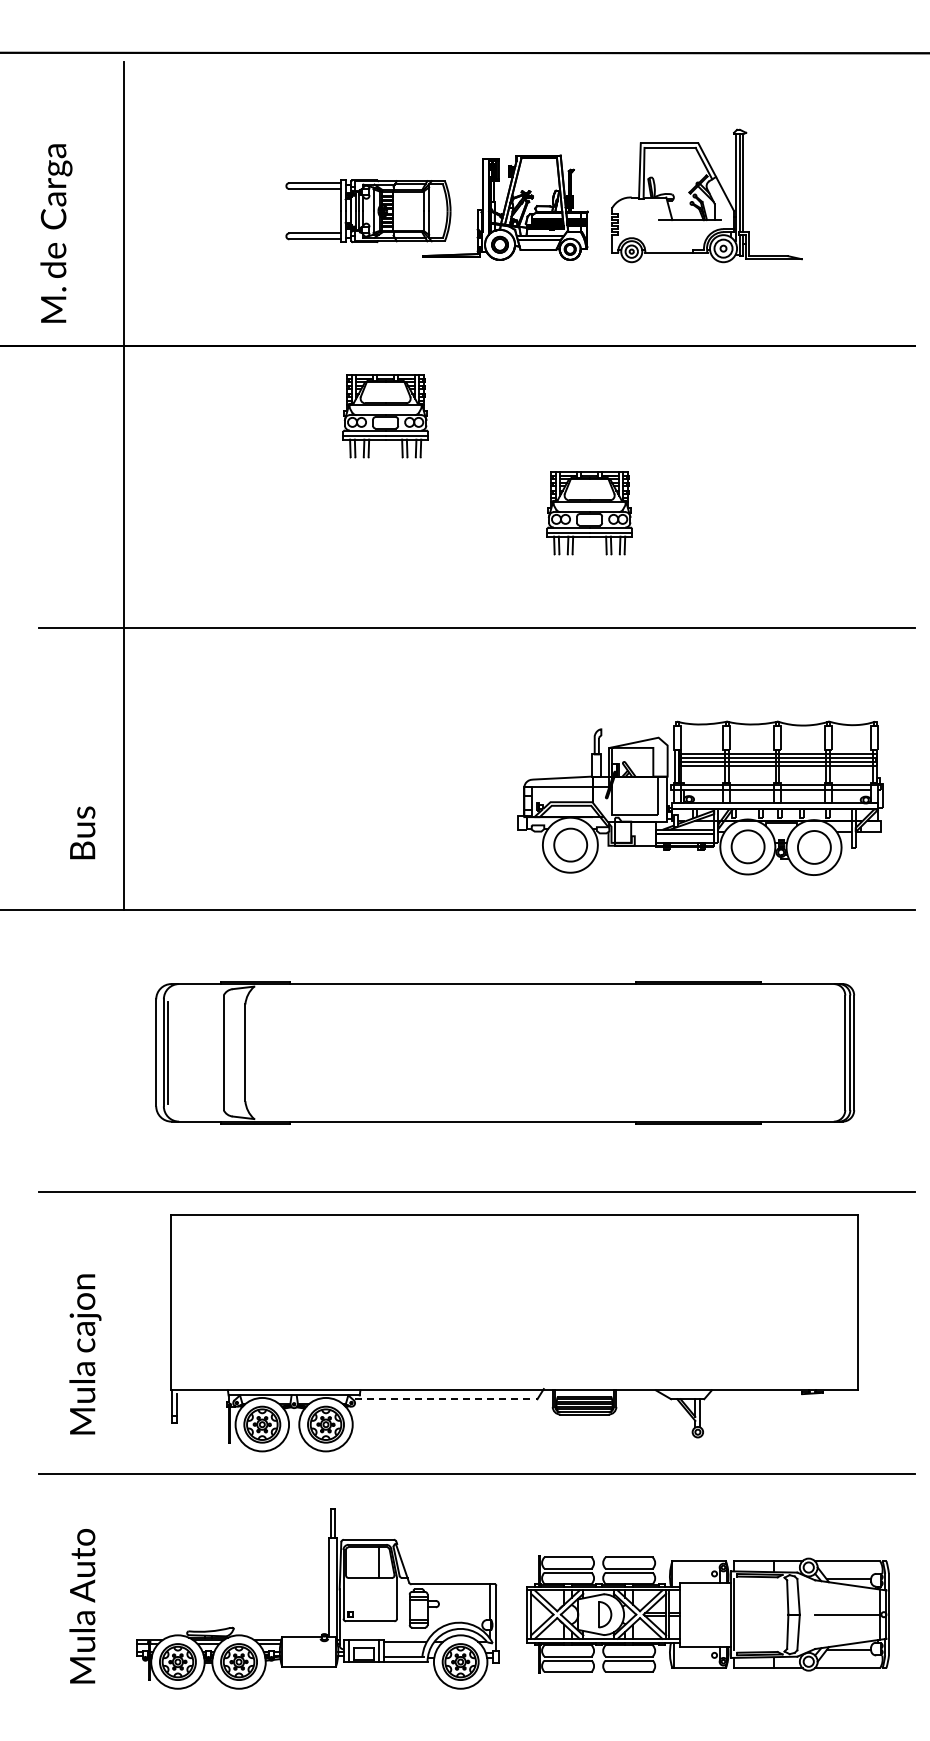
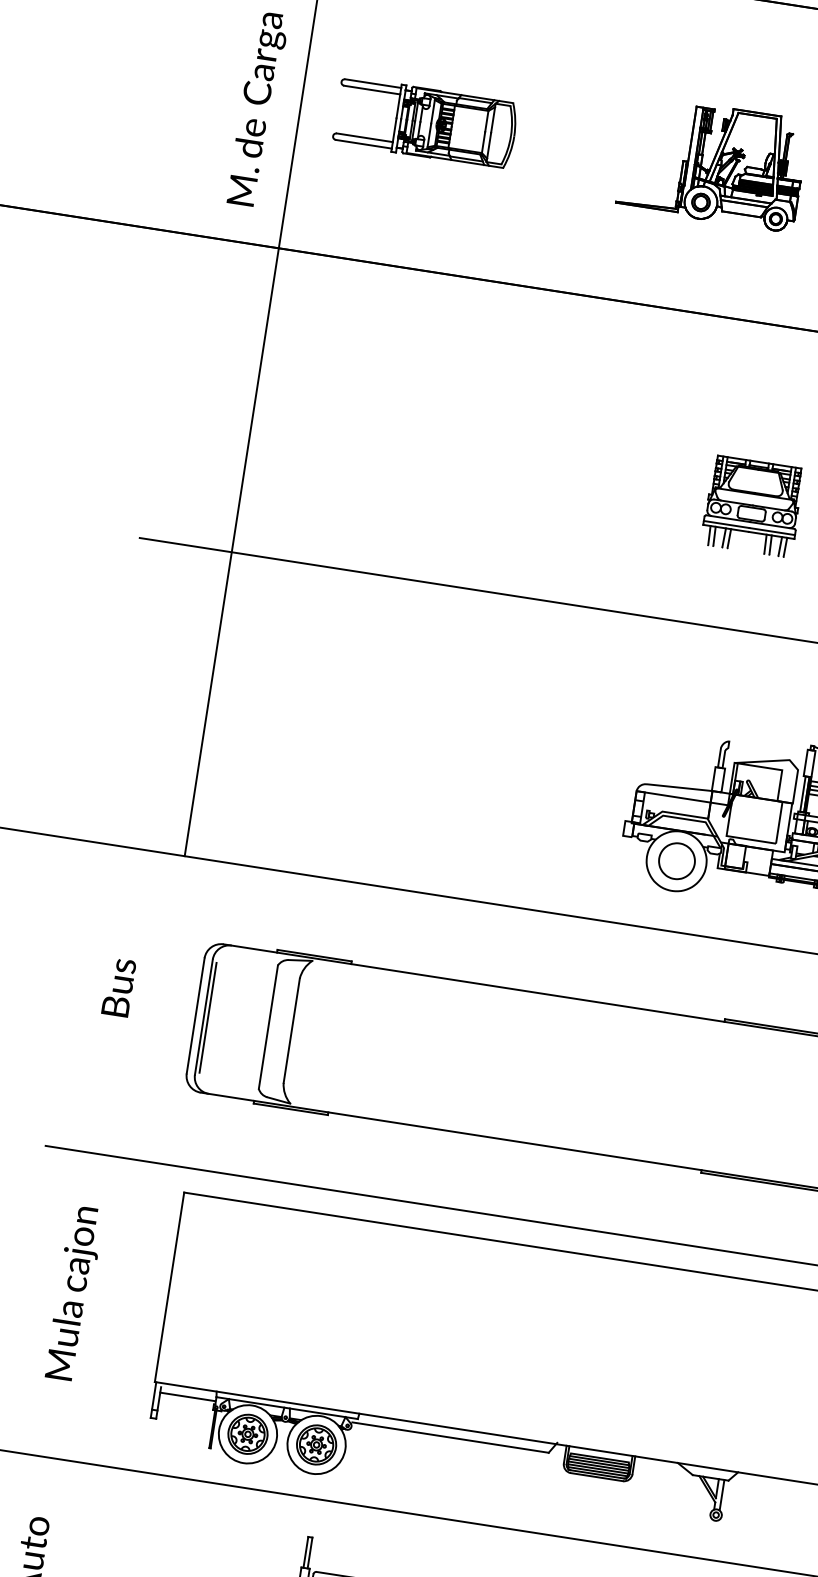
part: (368, 211) -> (425, 123), moved
text: (56, 233) -> (257, 109), moved
part: (385, 416) -> (548, 368), removed
text: (82, 832) -> (118, 987), moved
text: (85, 1354) -> (74, 1293), moved
line: (201, 1399) -> (186, 1397), added
line: (446, 1399) -> (450, 1437), dashed -> solid

